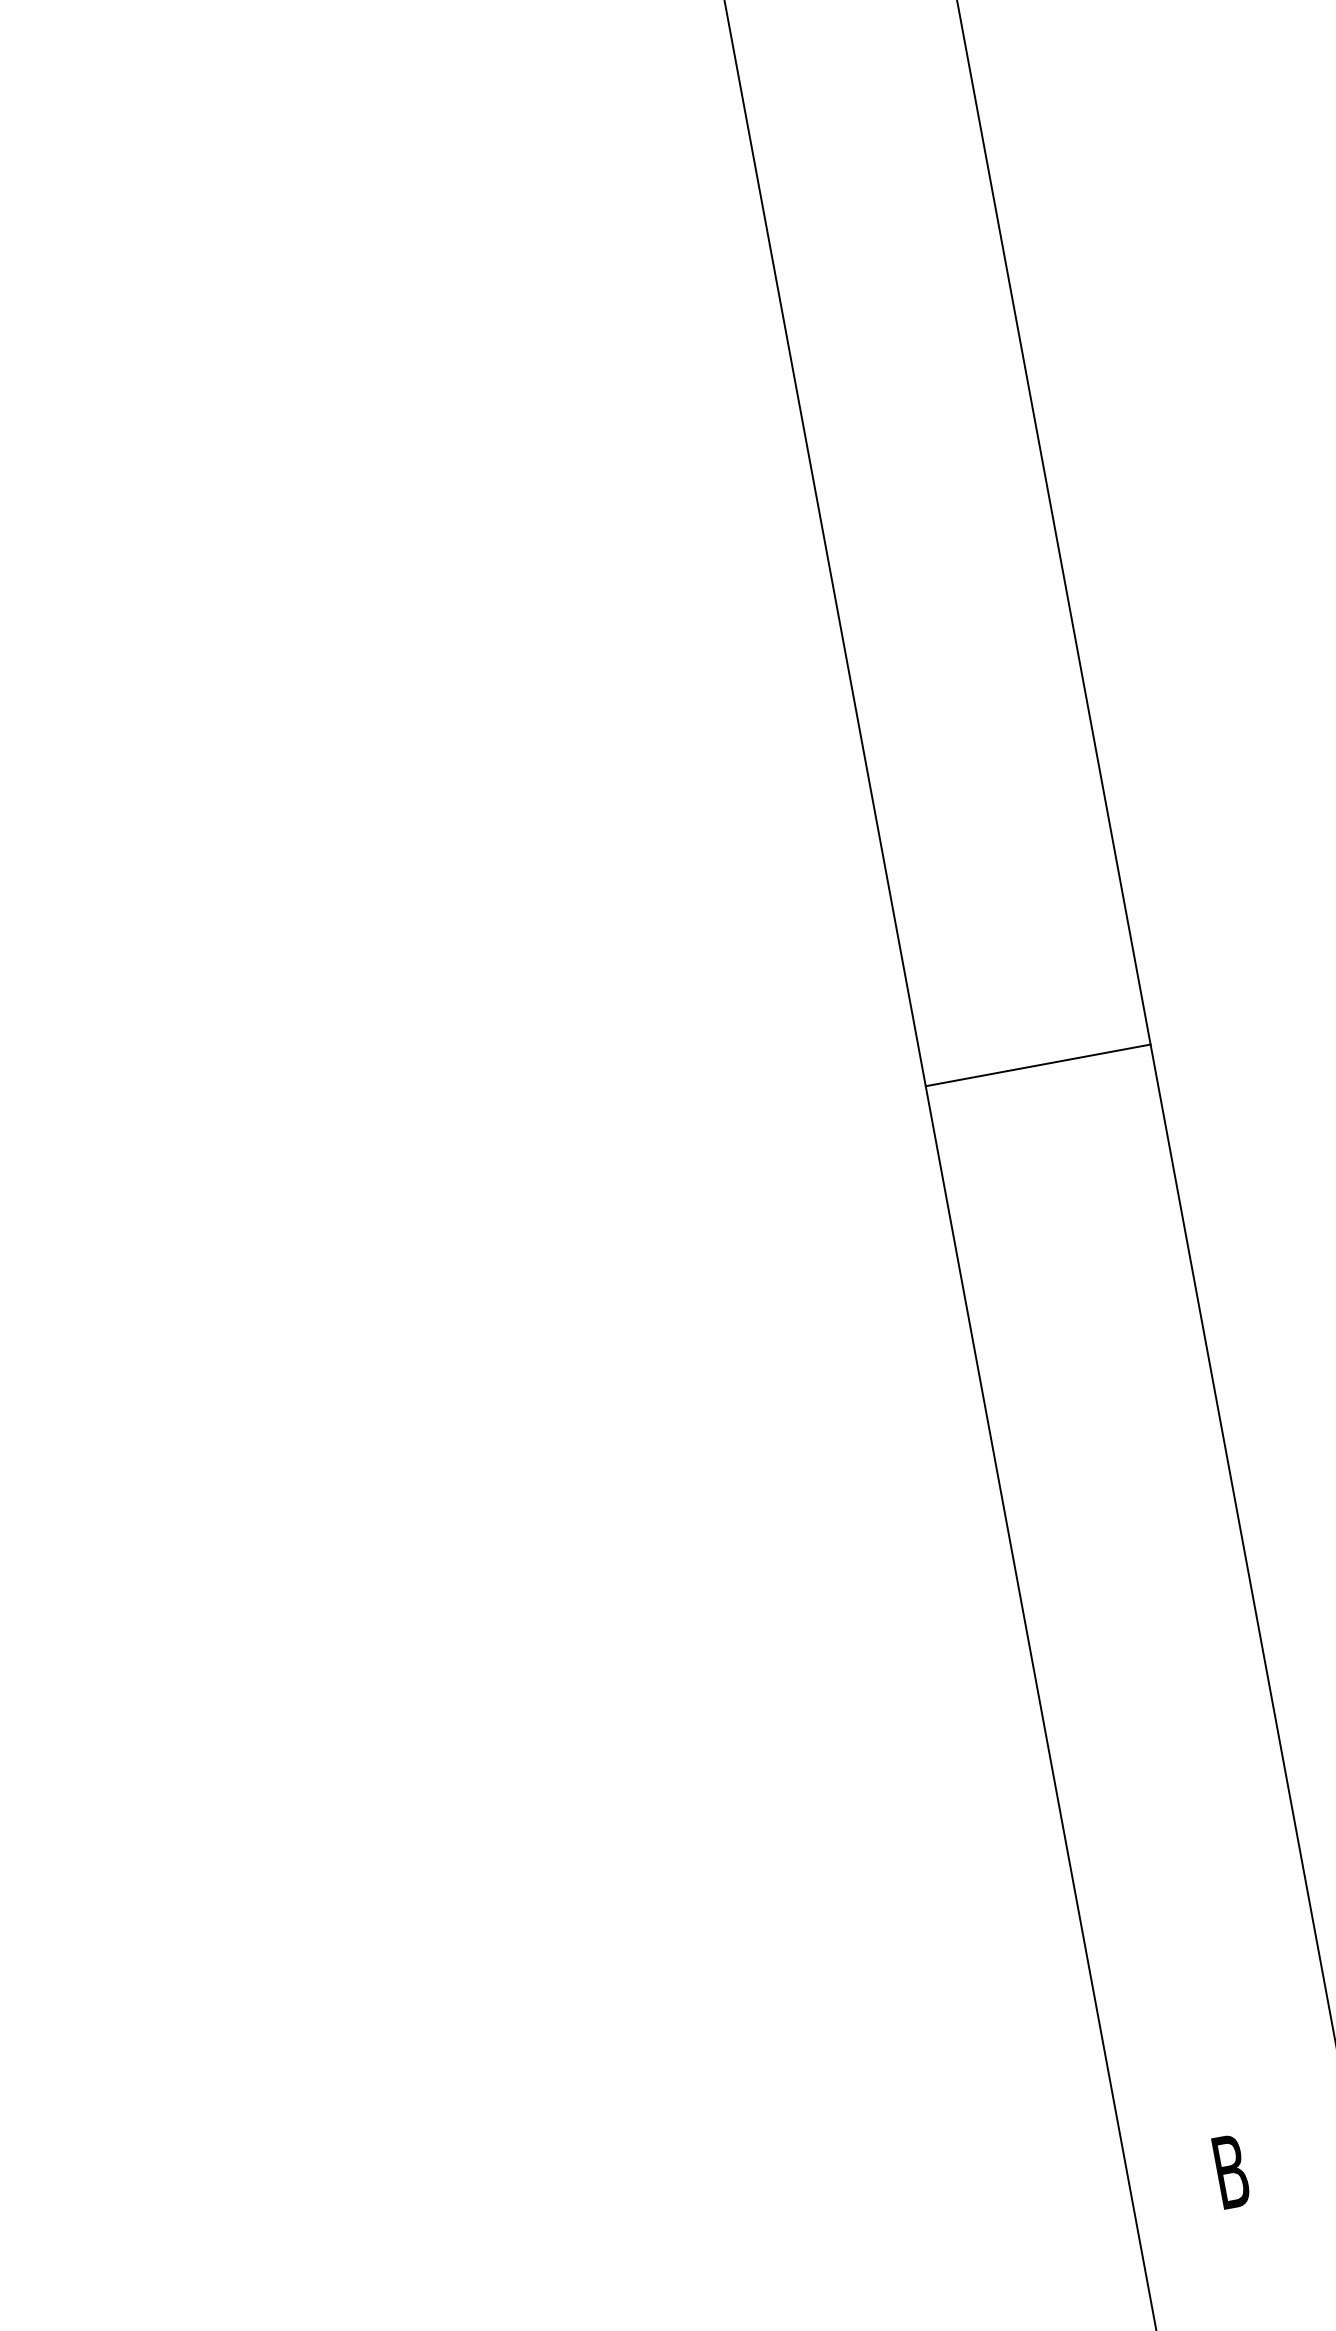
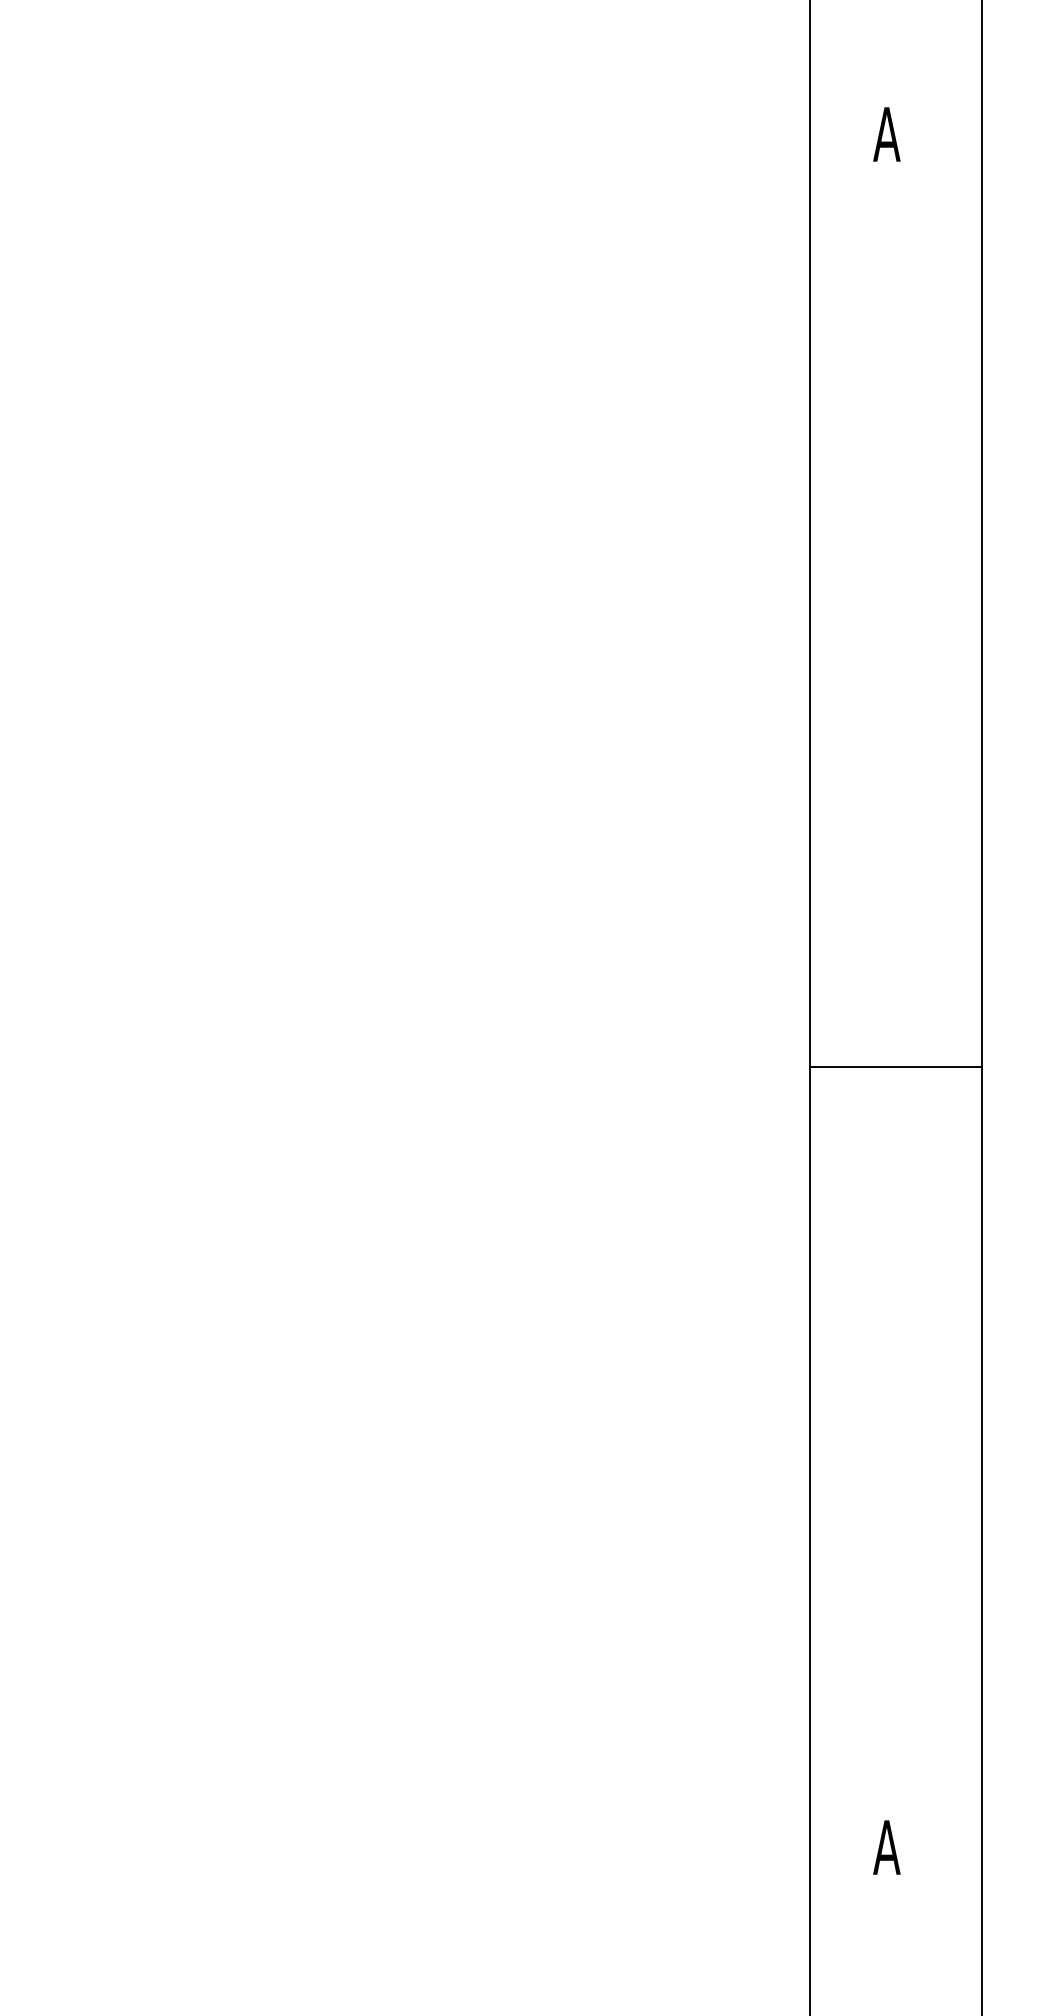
line: (1037, 1065) -> (895, 1067), moved
text: (1230, 2171) -> (886, 1847), B -> A

